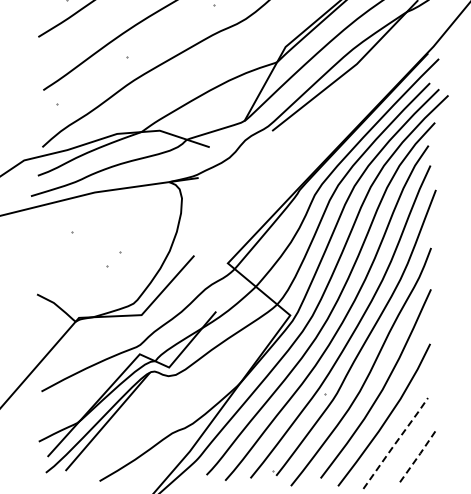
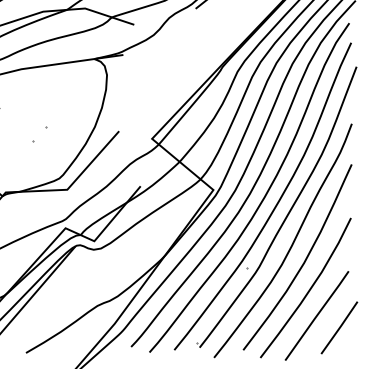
line: (395, 442) -> (316, 314), dashed -> solid
line: (419, 455) -> (340, 327), dashed -> solid

